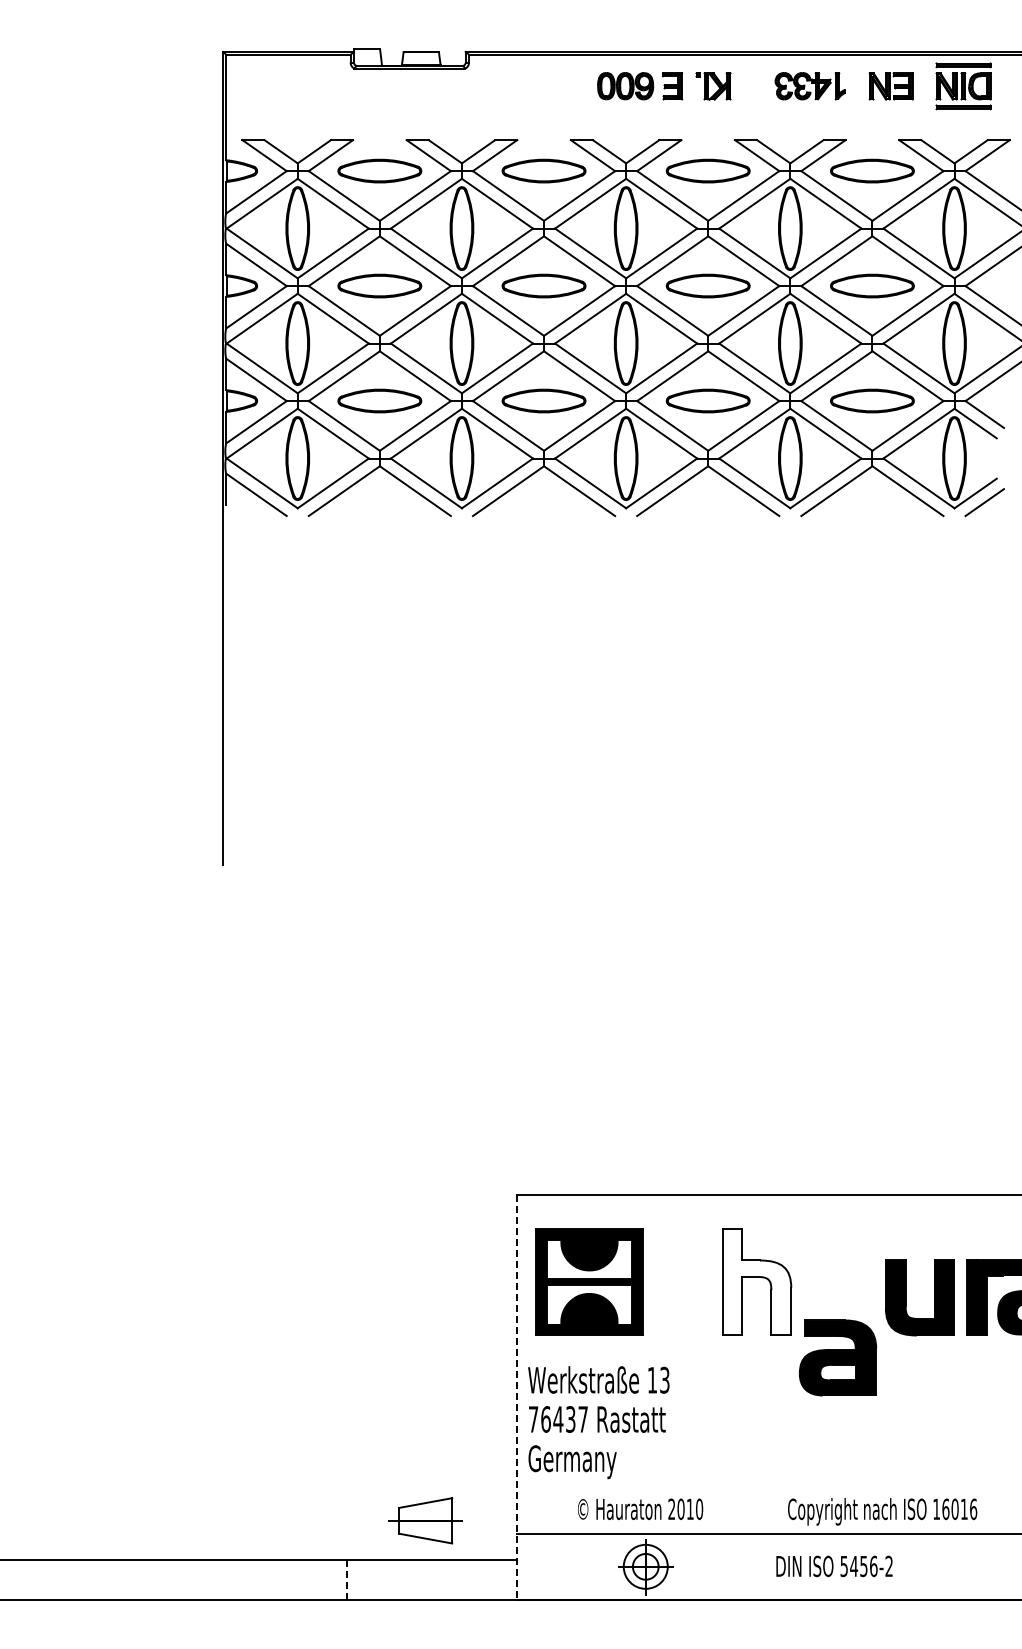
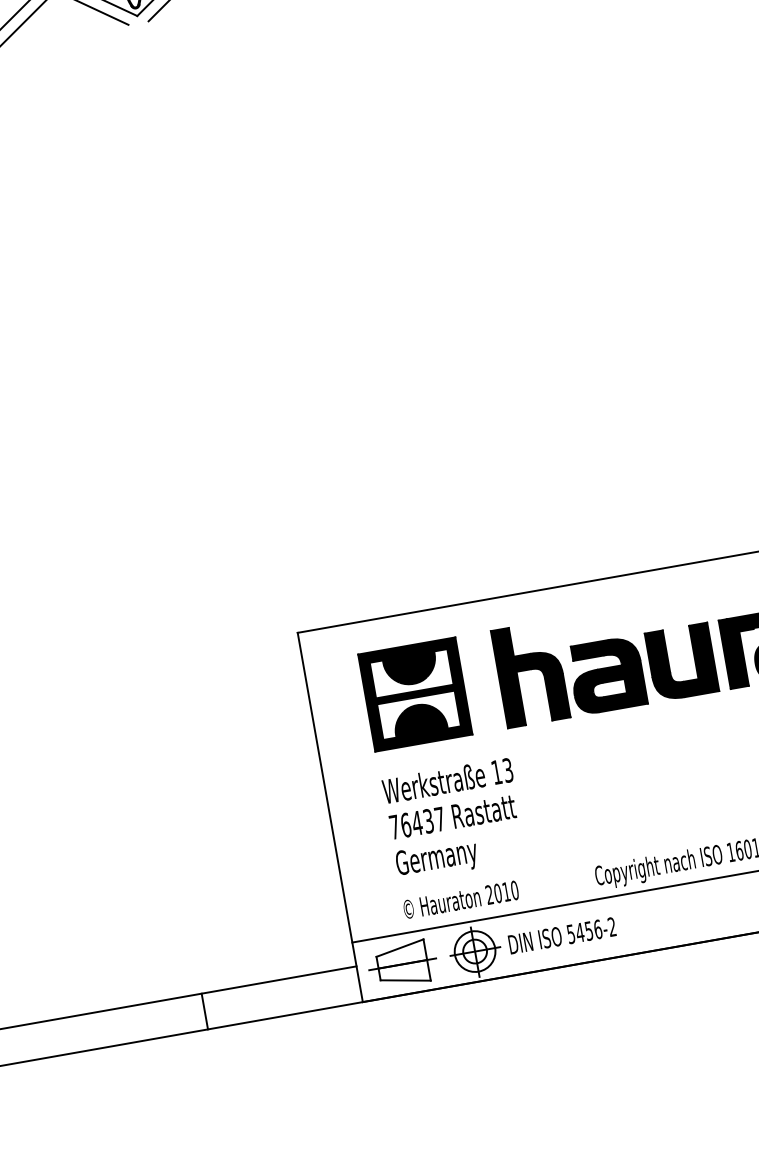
part: (589, 1281) -> (415, 693), moved
fill: (756, 1281) -> (530, 673), added
part: (838, 1357) -> (607, 675), moved
line: (516, 1397) -> (329, 817), dashed -> solid
text: (598, 1422) -> (454, 819), moved
part: (425, 1520) -> (402, 964), moved
text: (834, 1566) -> (562, 935), moved
line: (347, 1579) -> (205, 1011), dashed -> solid

